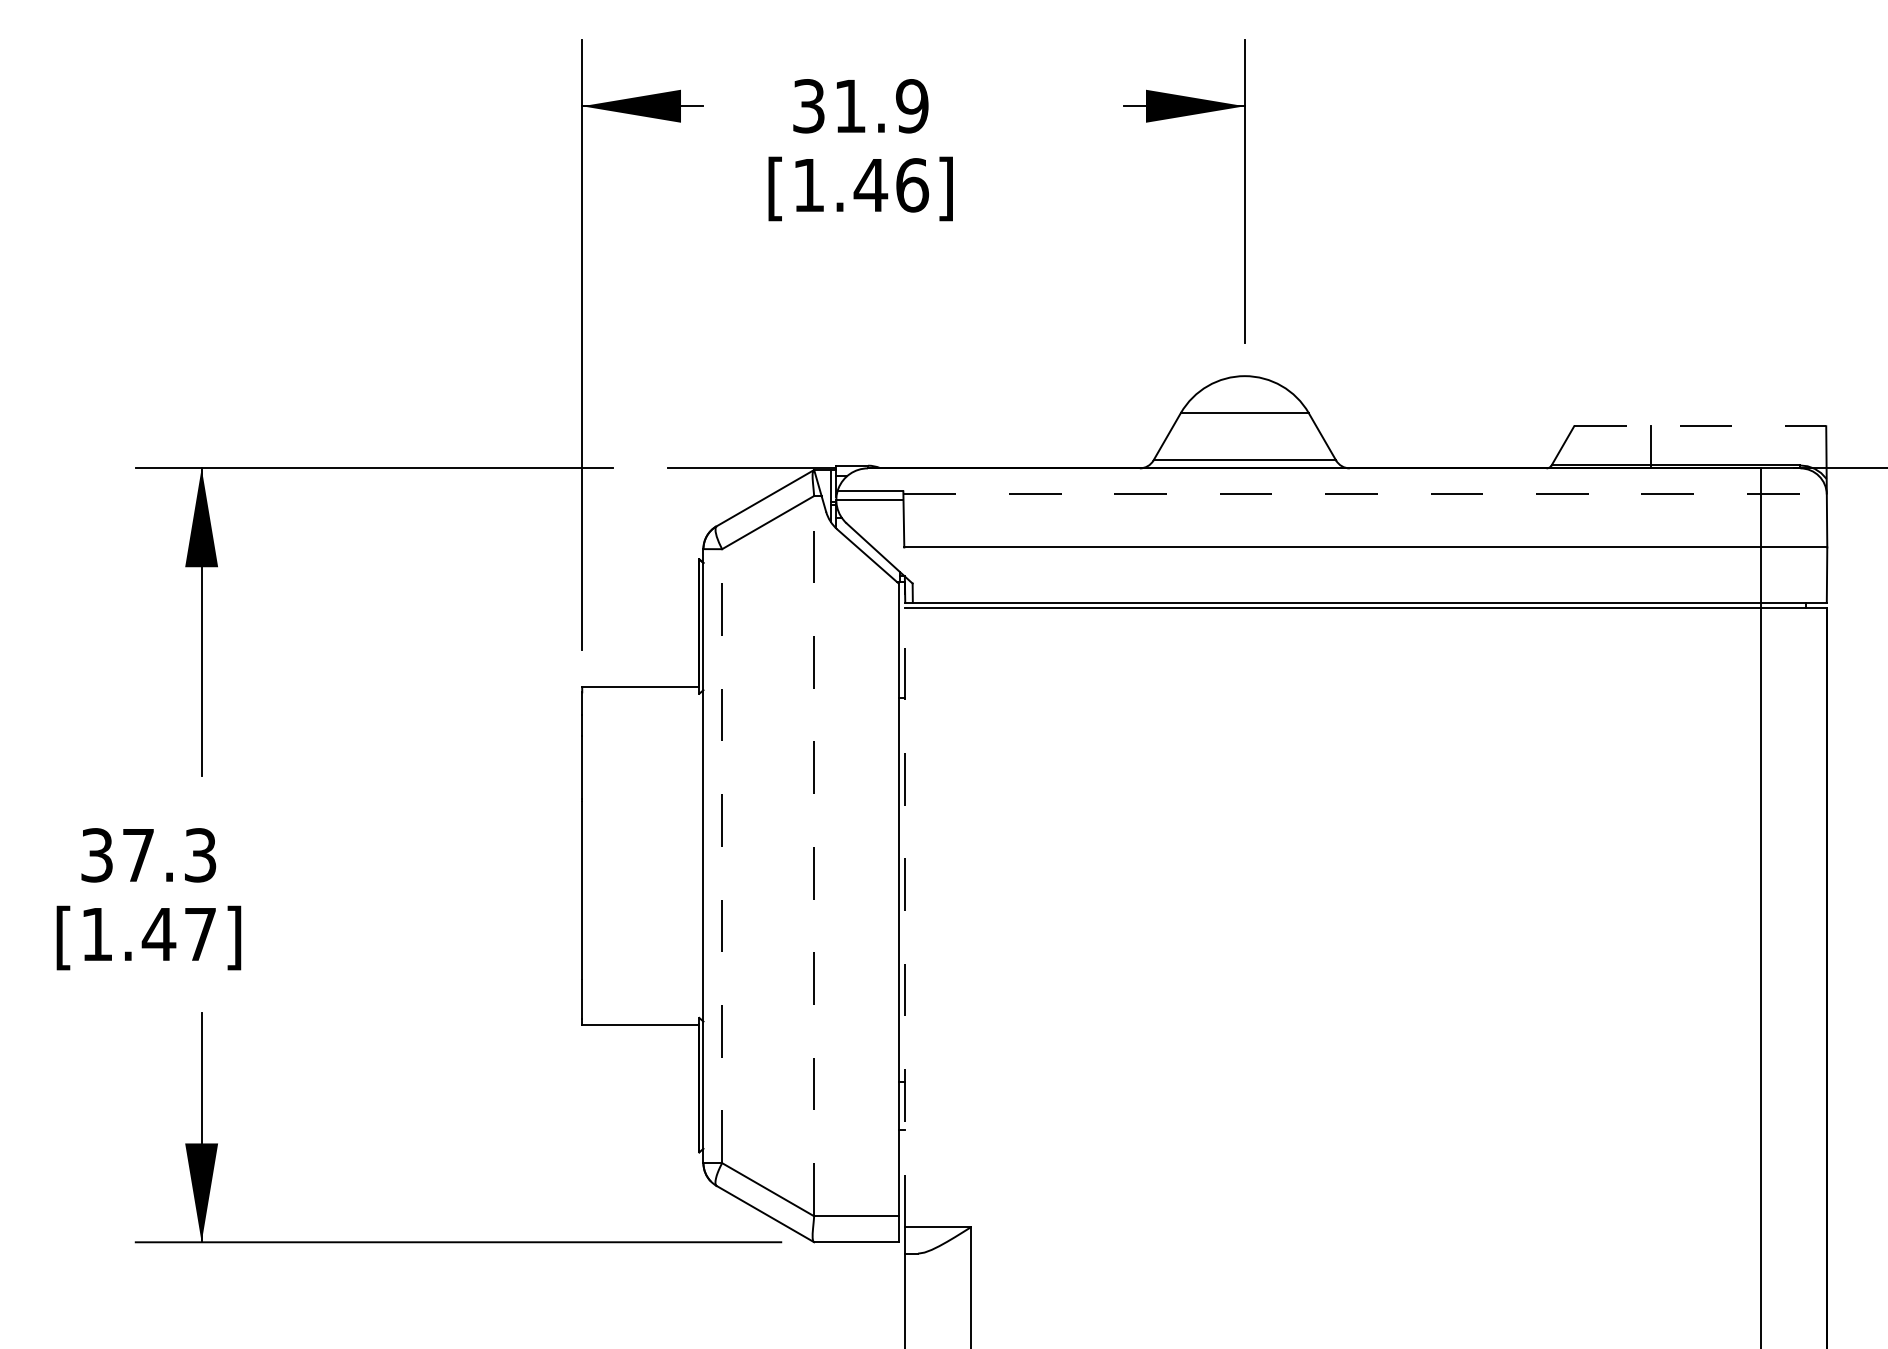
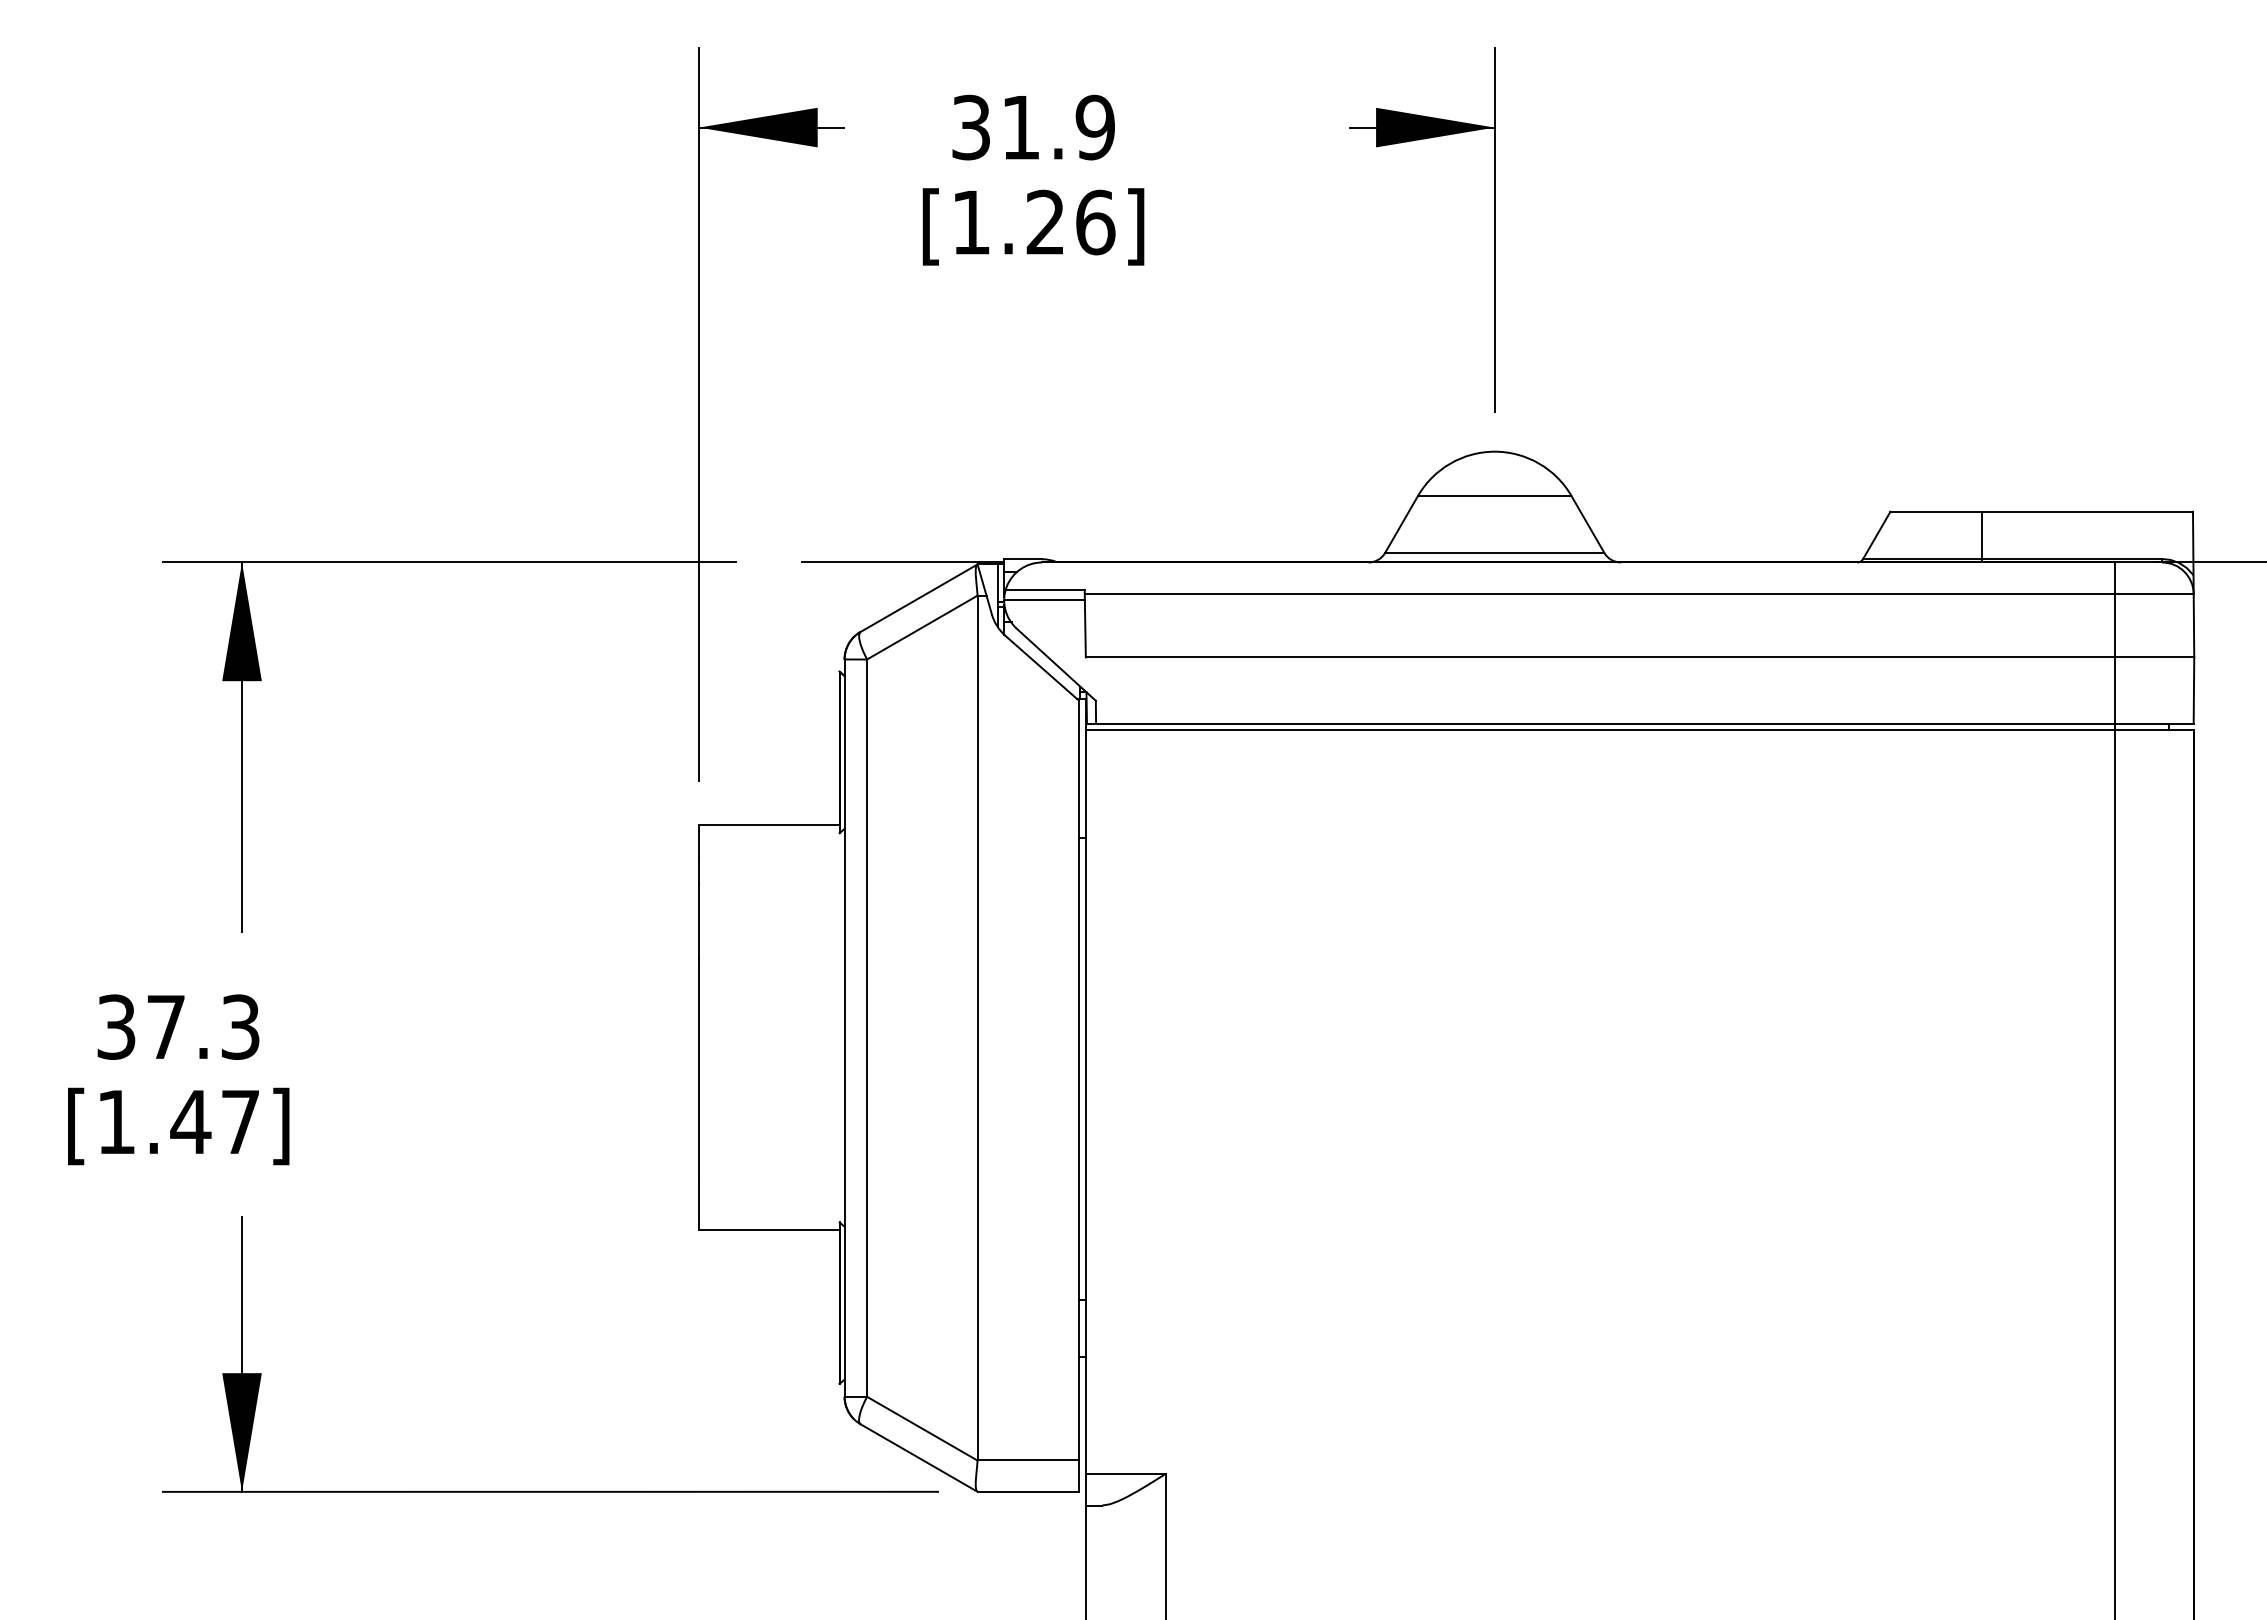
text: (870, 184) -> (1045, 221), [1.46] -> [1.26]
line: (1700, 425) -> (2042, 511), dashed -> solid
line: (1365, 494) -> (1639, 593), dashed -> solid
line: (814, 855) -> (977, 1027), dashed -> solid
line: (722, 856) -> (867, 1028), dashed -> solid
line: (904, 904) -> (1086, 1086), dashed -> solid

